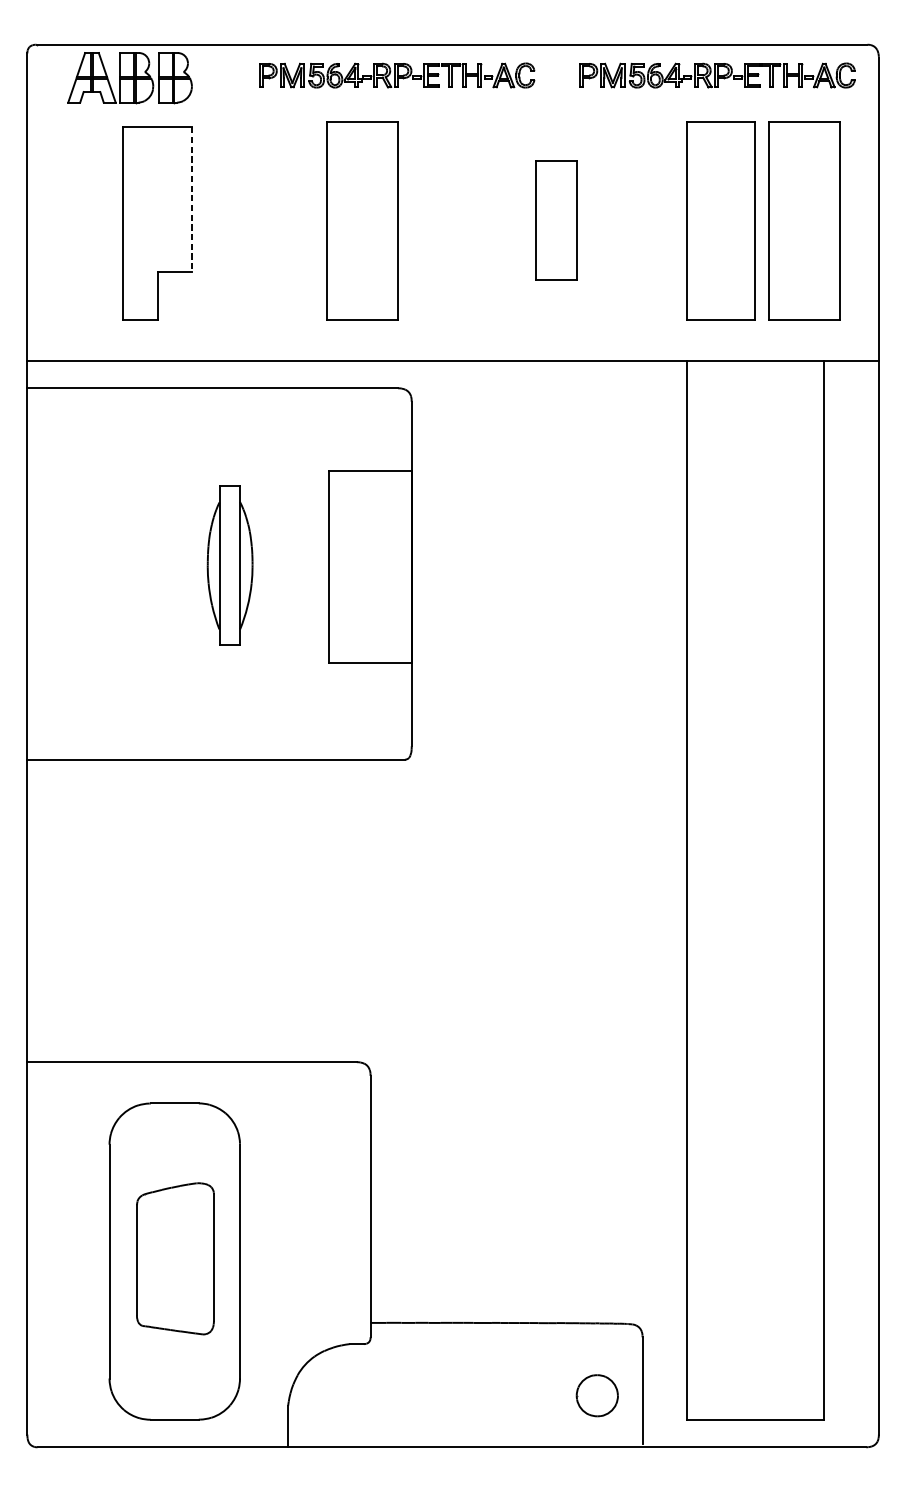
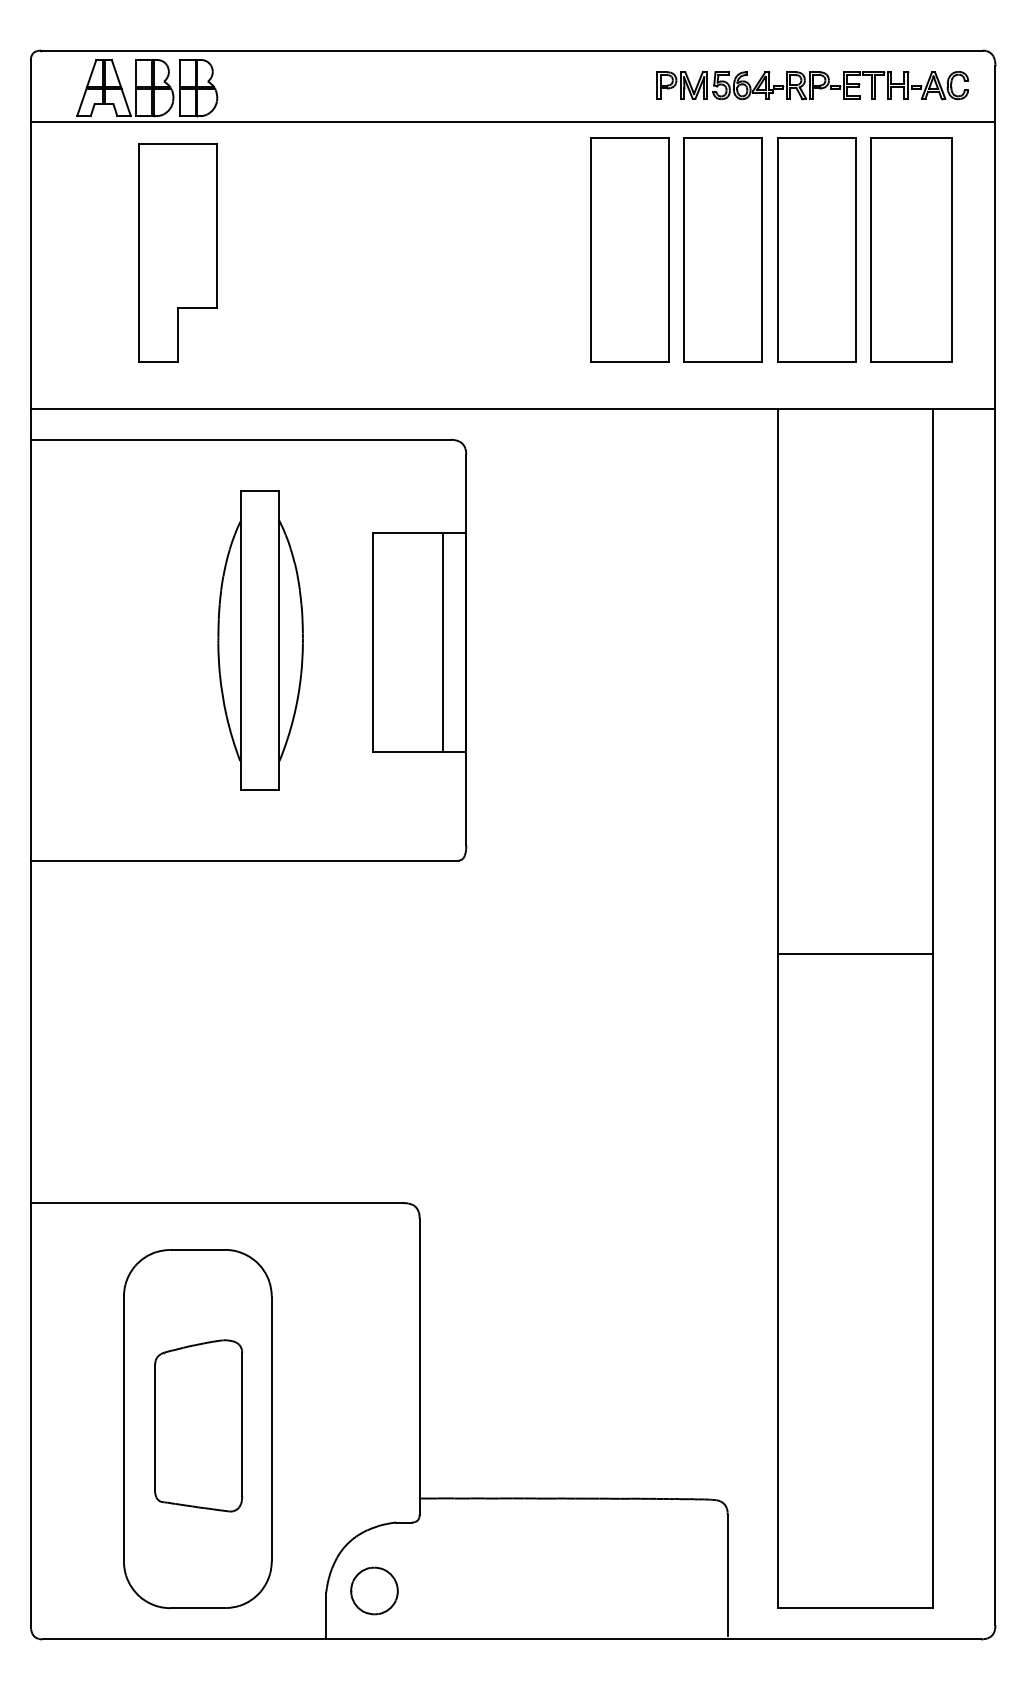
part: (396, 75) -> (449, 85), removed
line: (452, 108) -> (512, 122), added
line: (192, 199) -> (217, 225), dashed -> solid
part: (362, 220) -> (410, 249), removed
part: (555, 220) -> (629, 249), size x1.67
part: (637, 220) -> (722, 249), added
part: (230, 565) -> (260, 640), size x1.67
line: (390, 567) -> (442, 642), added
line: (755, 842) -> (855, 954), added
part: (597, 1395) -> (374, 1590), moved

